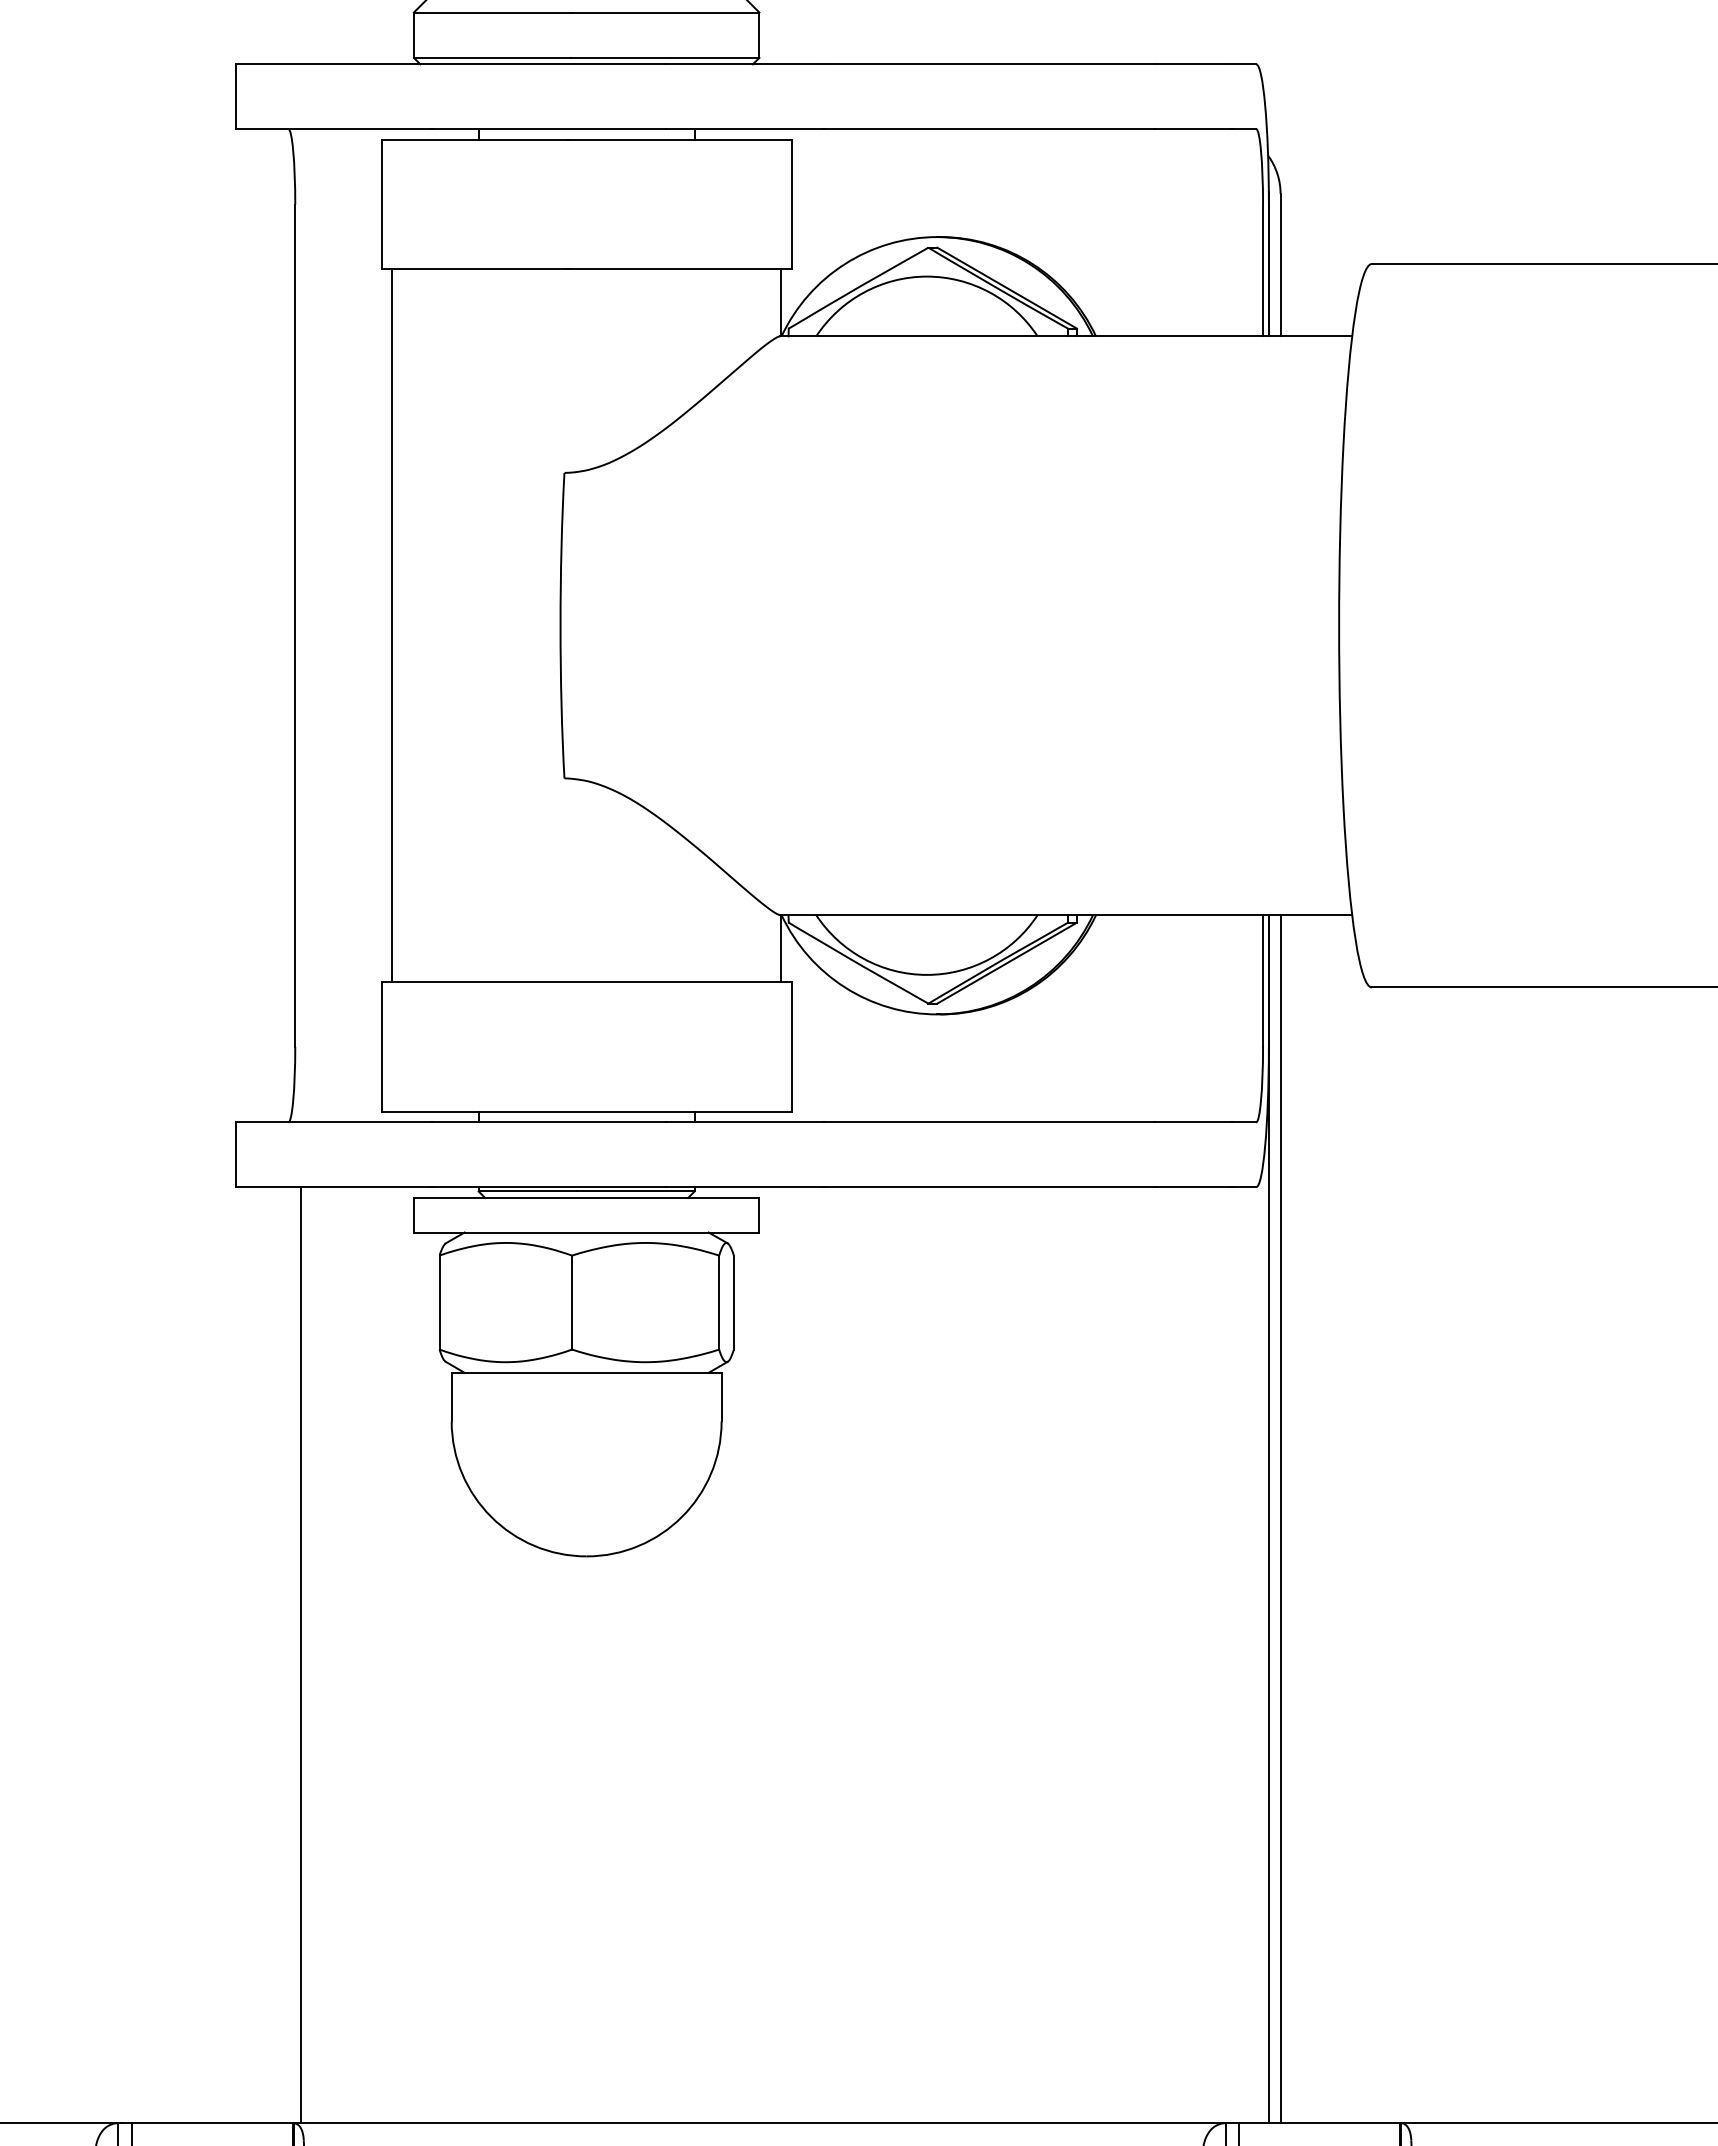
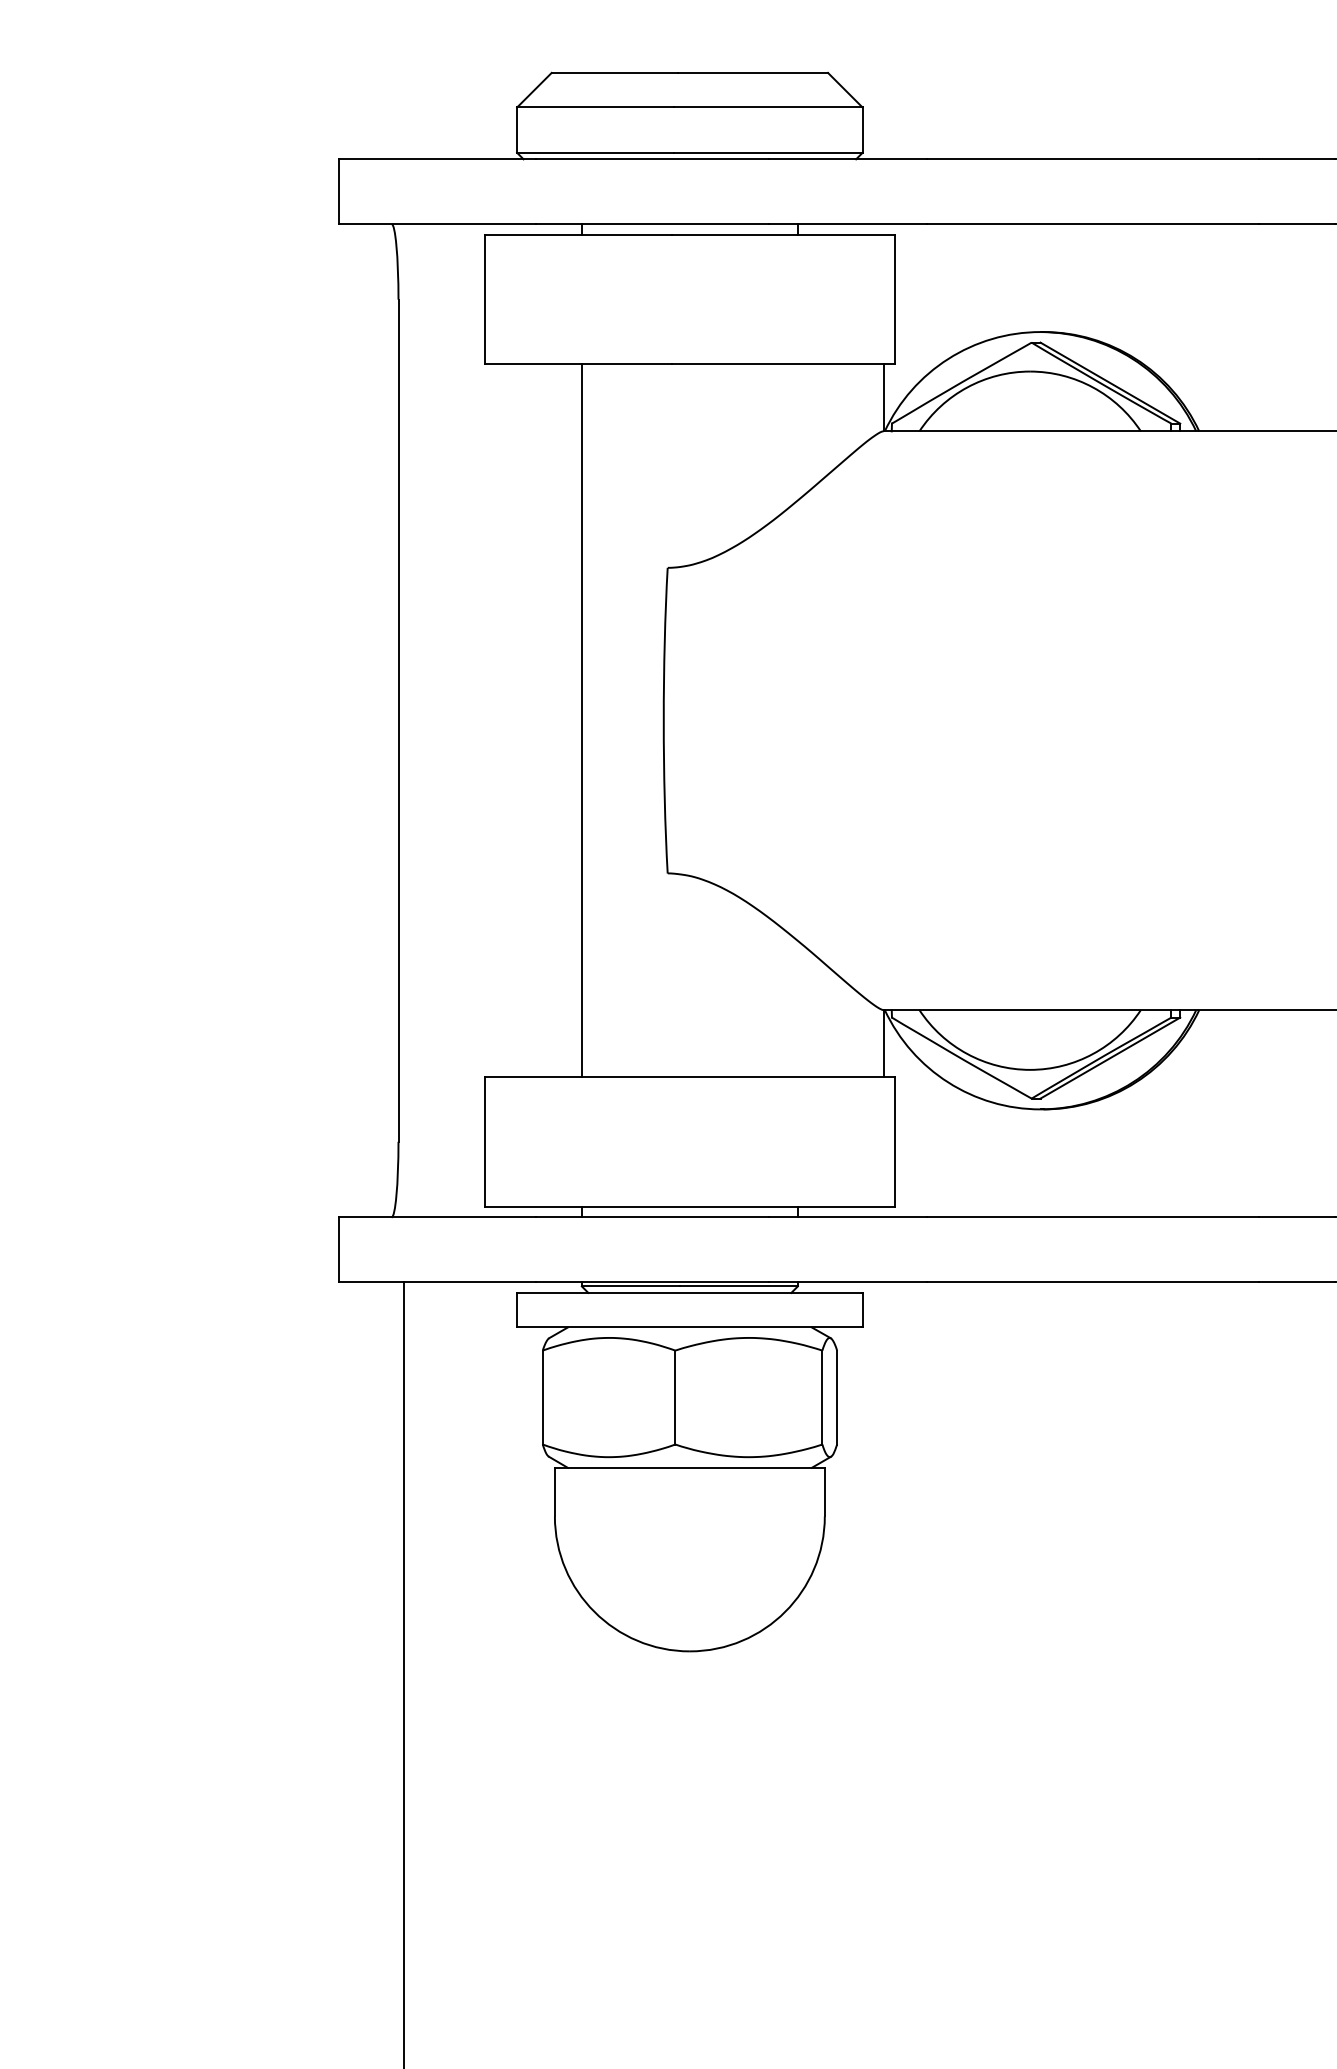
line: (392, 625) -> (581, 720), moved

